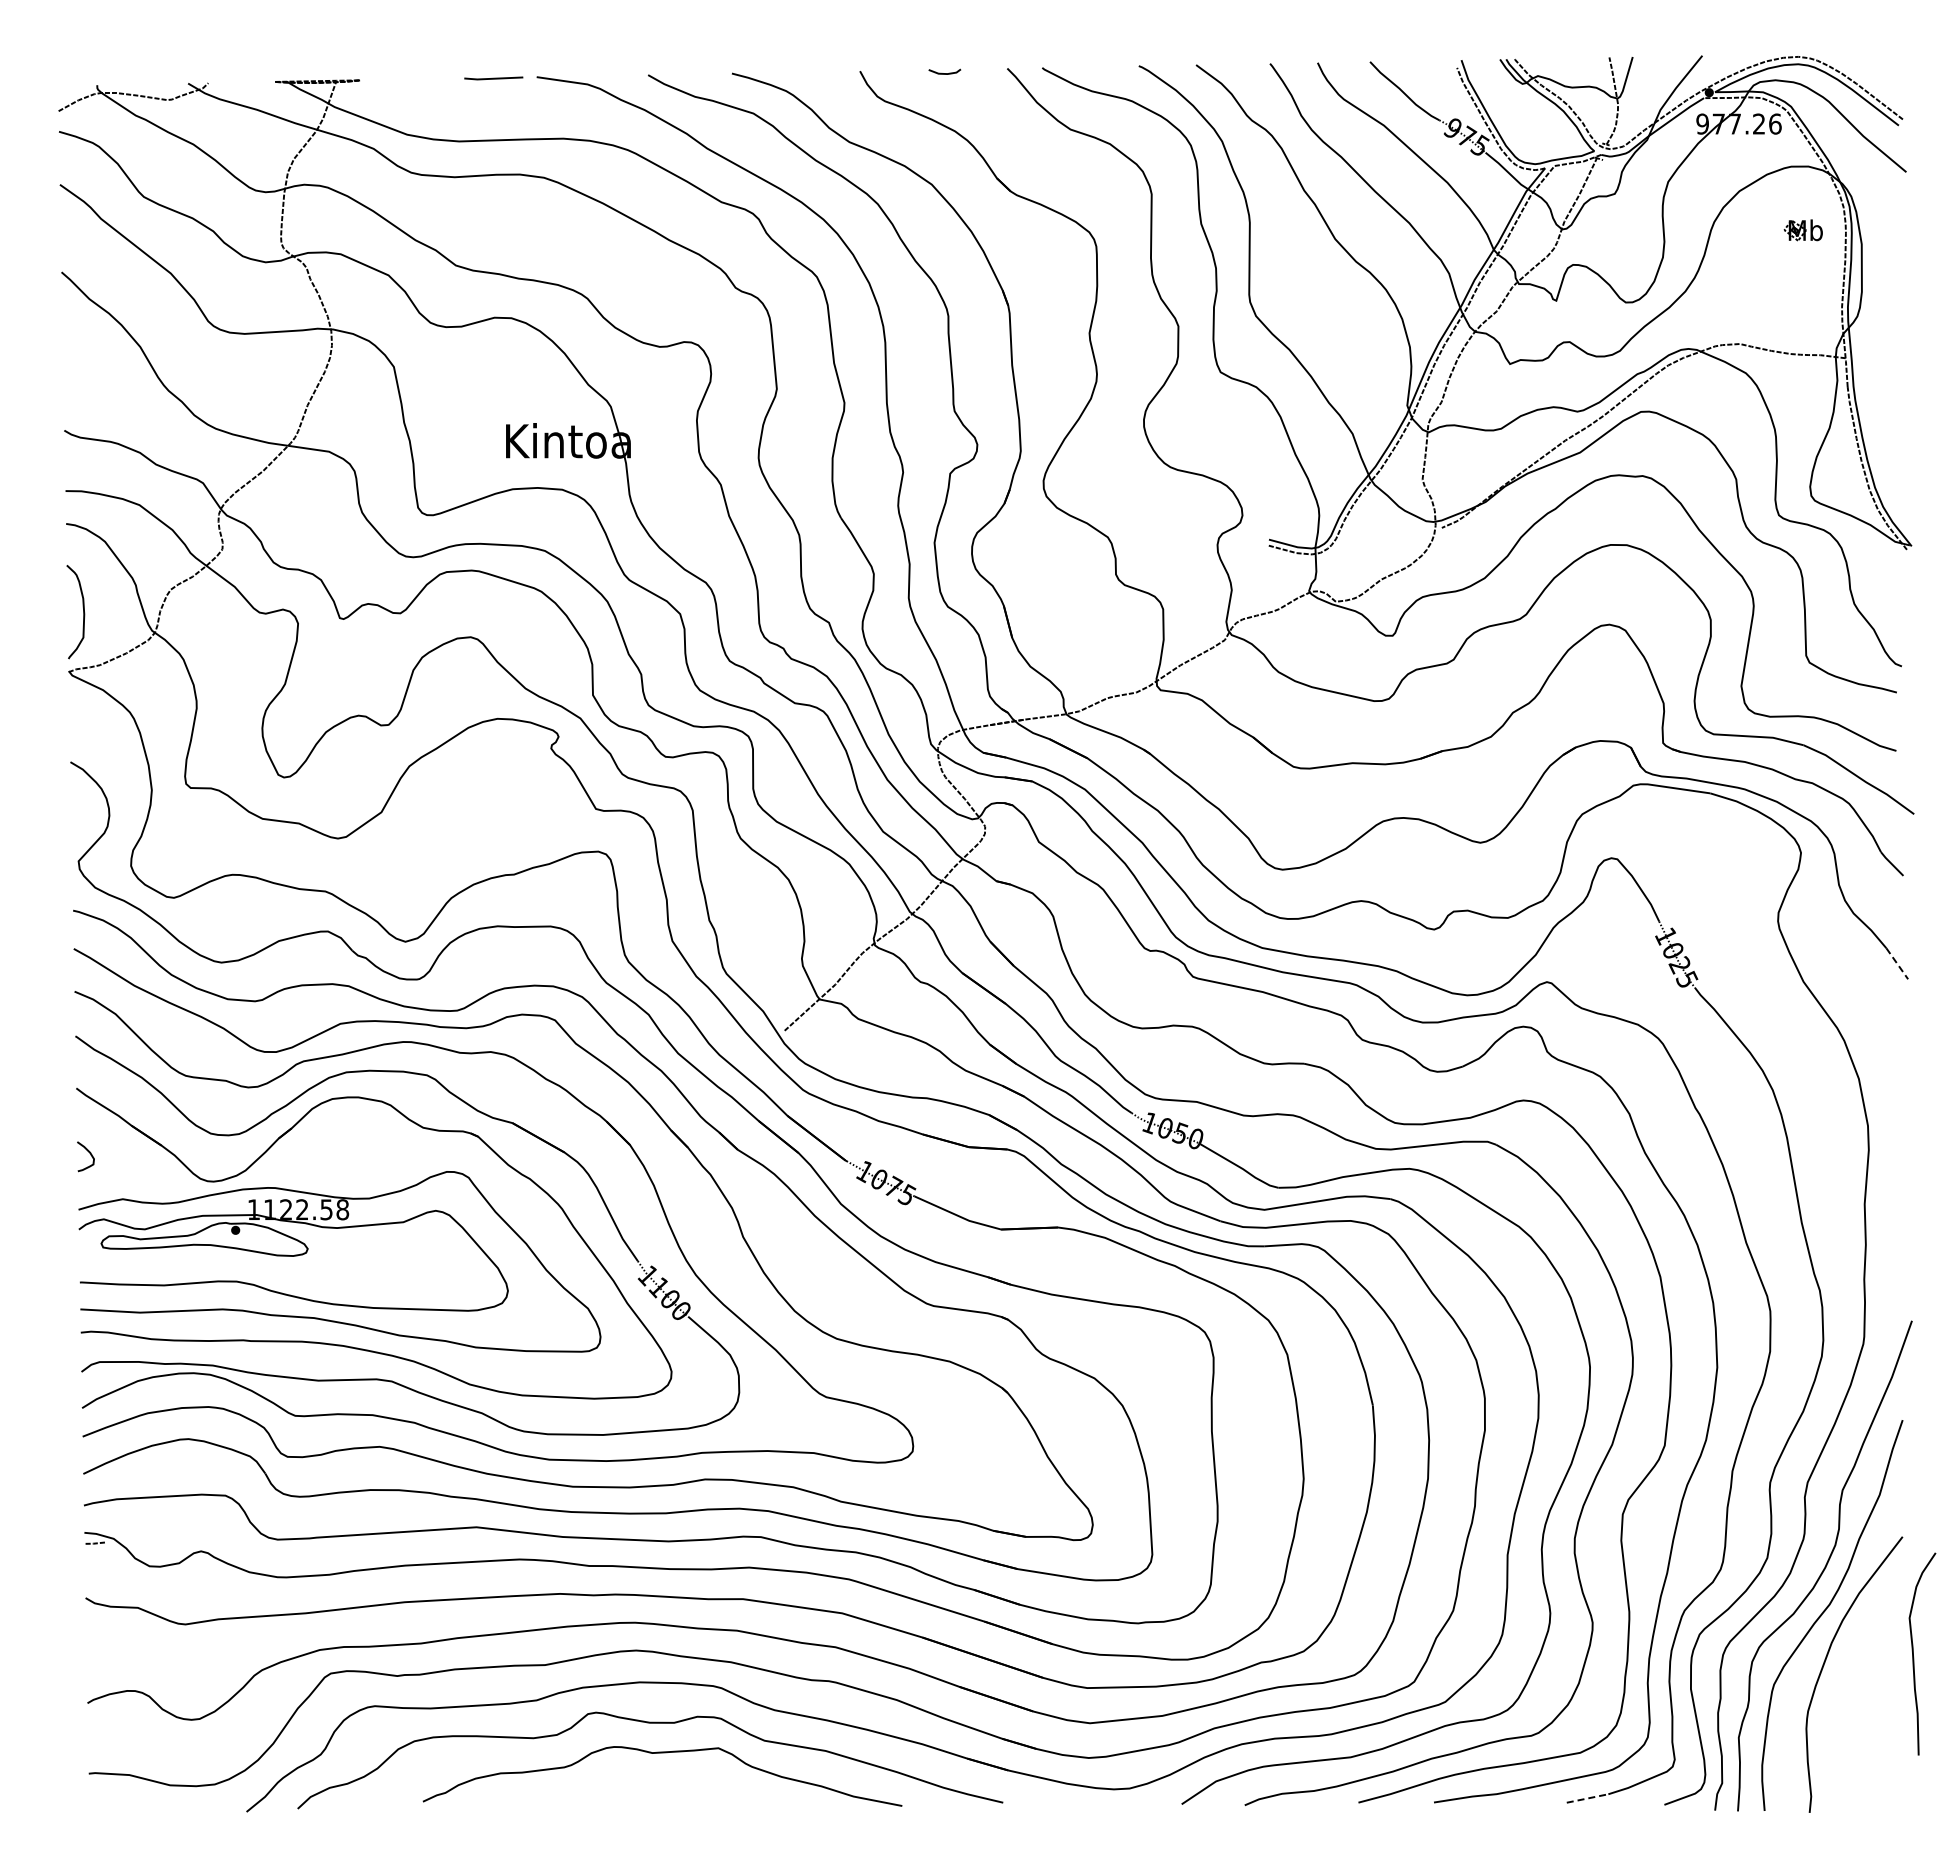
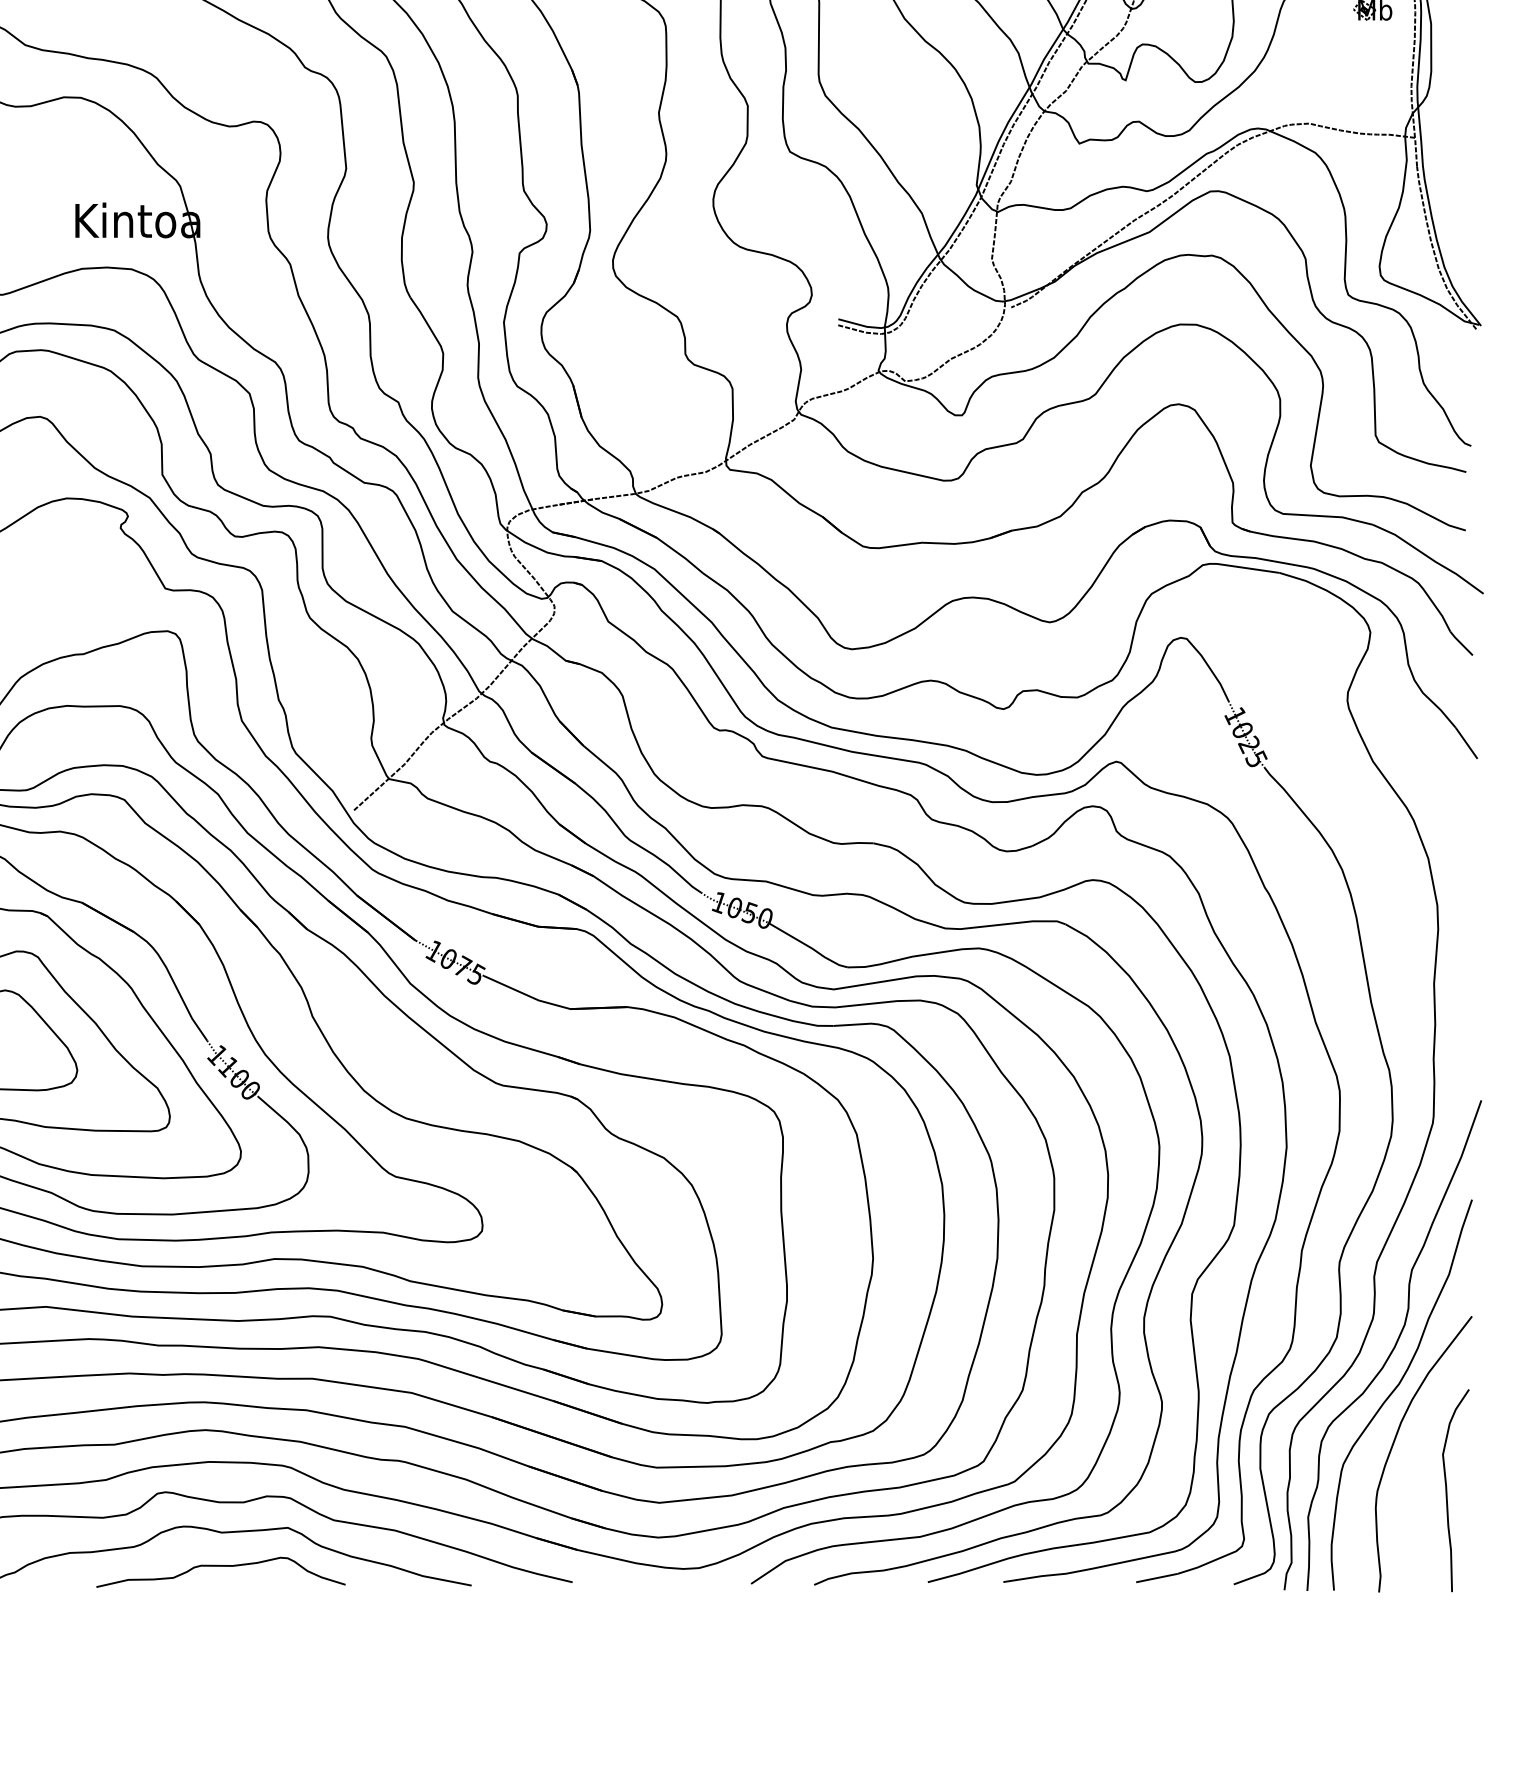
line: (1897, 963) -> (1466, 743), dashed -> solid
curve: (1914, 1657) -> (1447, 1494), moved
curve: (651, 1787) -> (220, 1567), added
line: (1588, 1798) -> (1157, 1578), dashed -> solid

